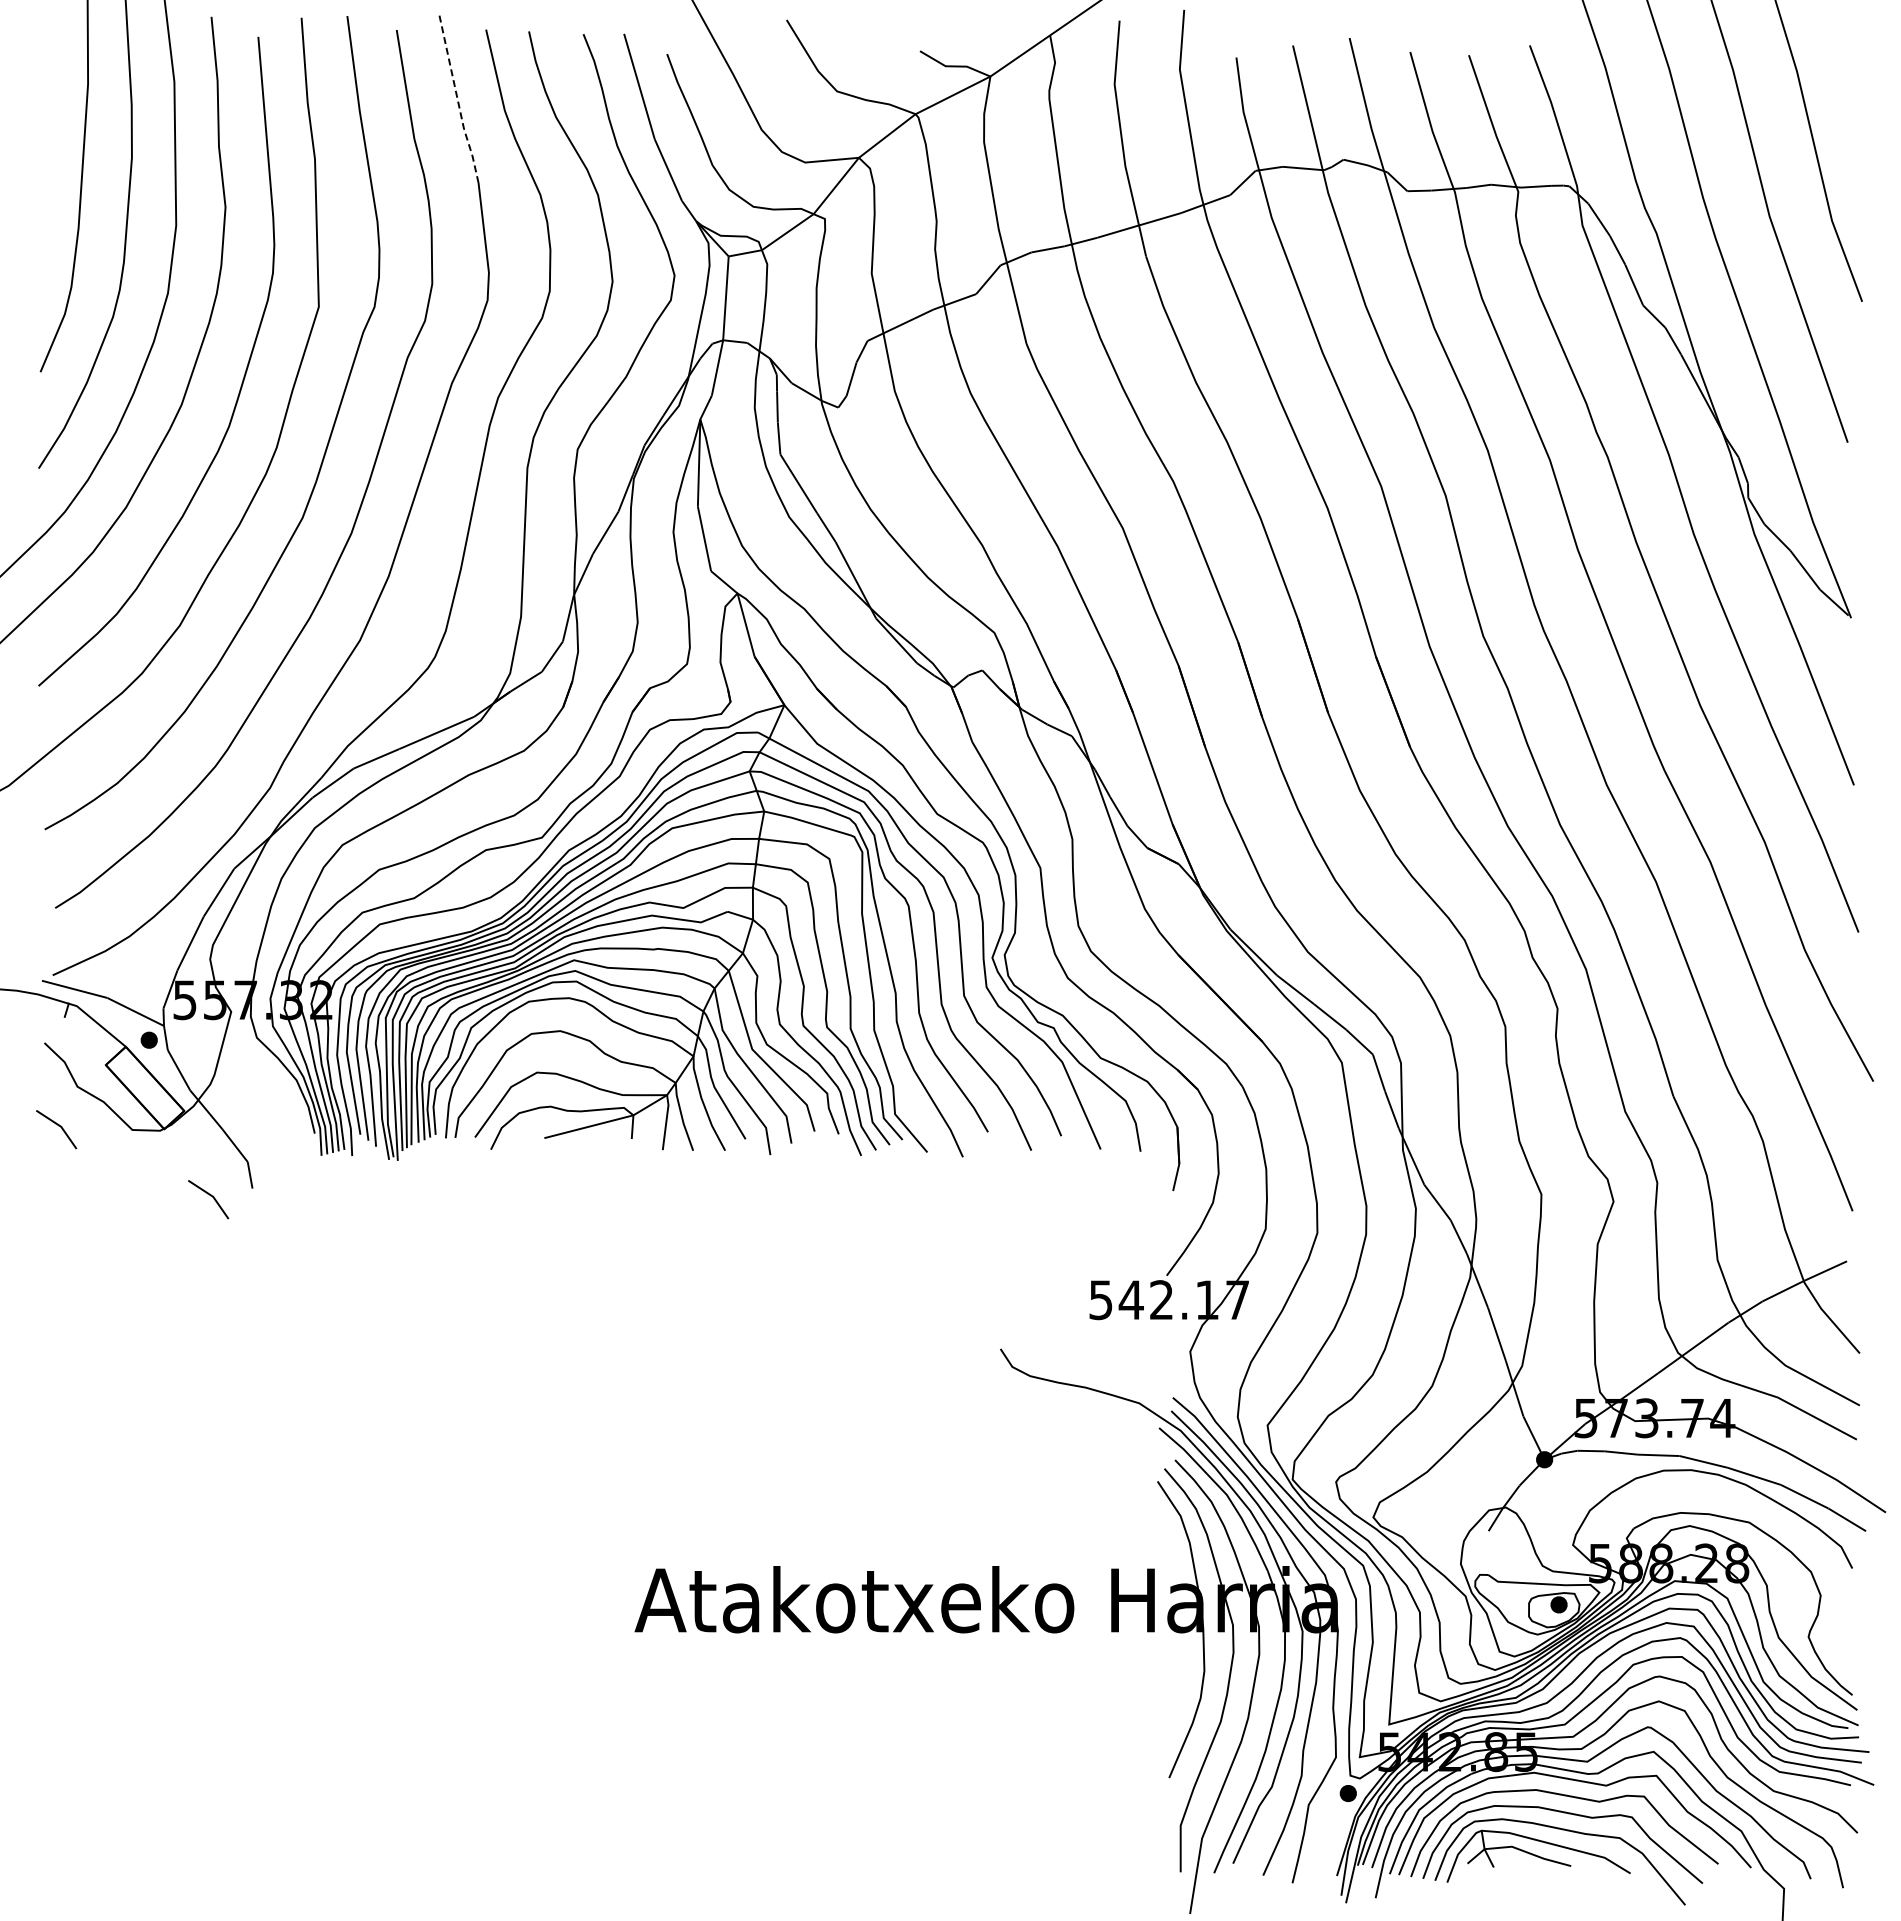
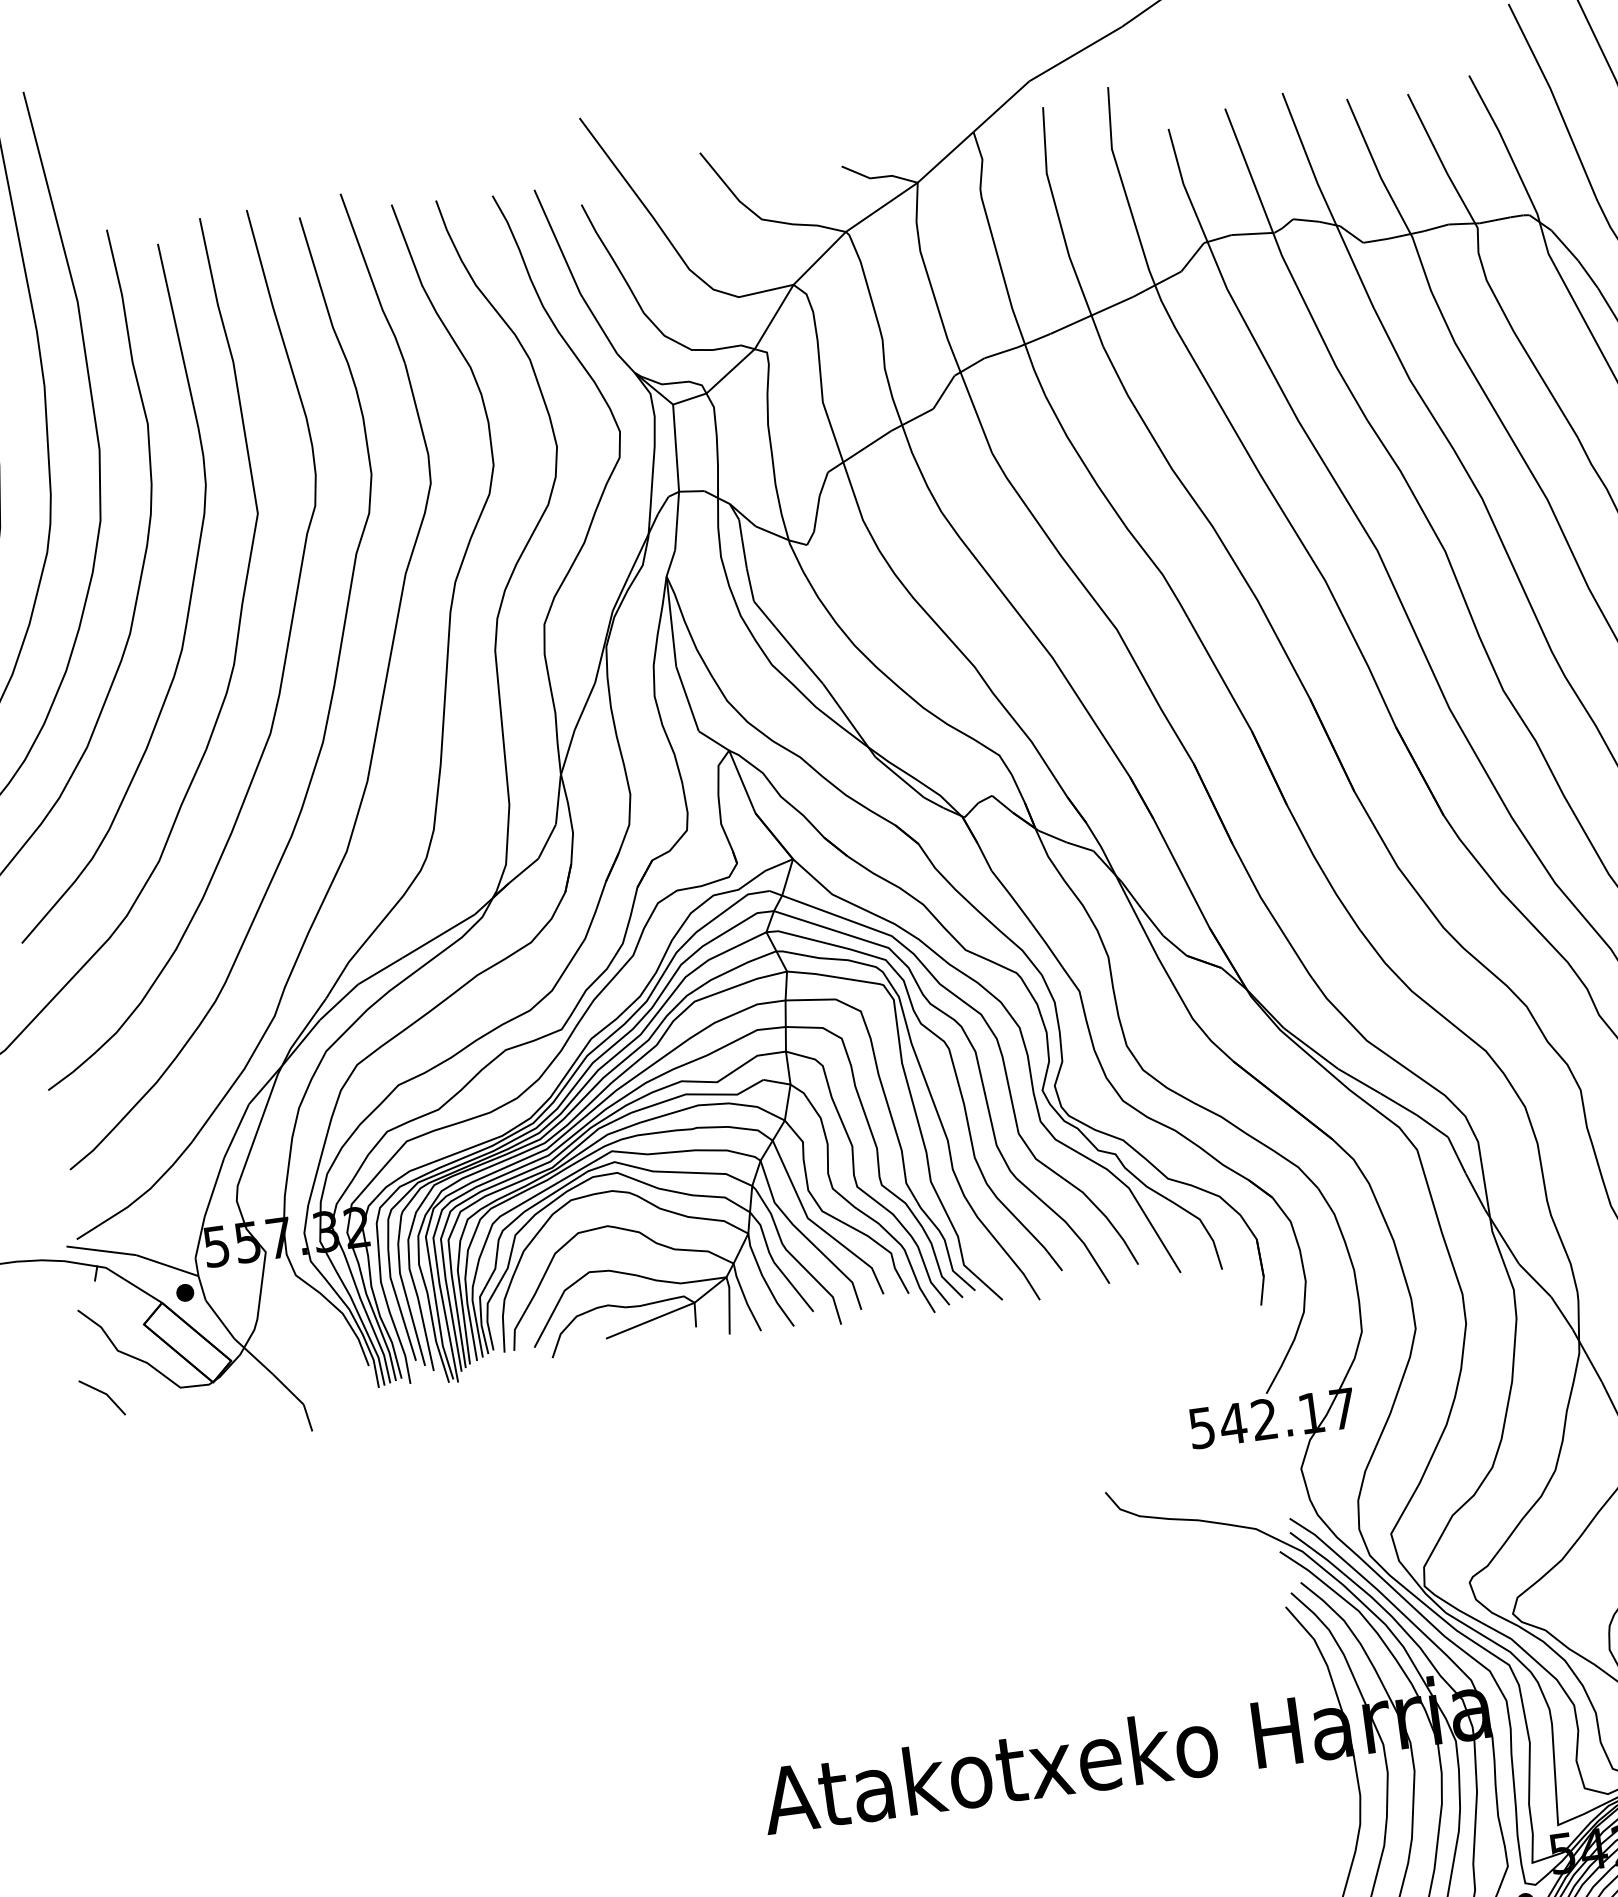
line: (457, 99) -> (371, 280), dashed -> solid
line: (210, 1196) -> (270, 1445), removed

